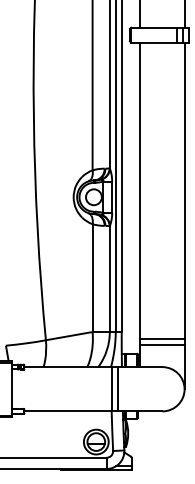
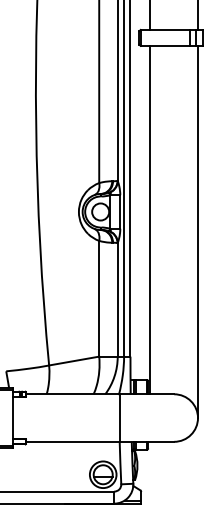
line: (162, 339) -> (174, 364), removed
line: (162, 344) -> (174, 370), removed
line: (117, 388) -> (126, 417), removed

